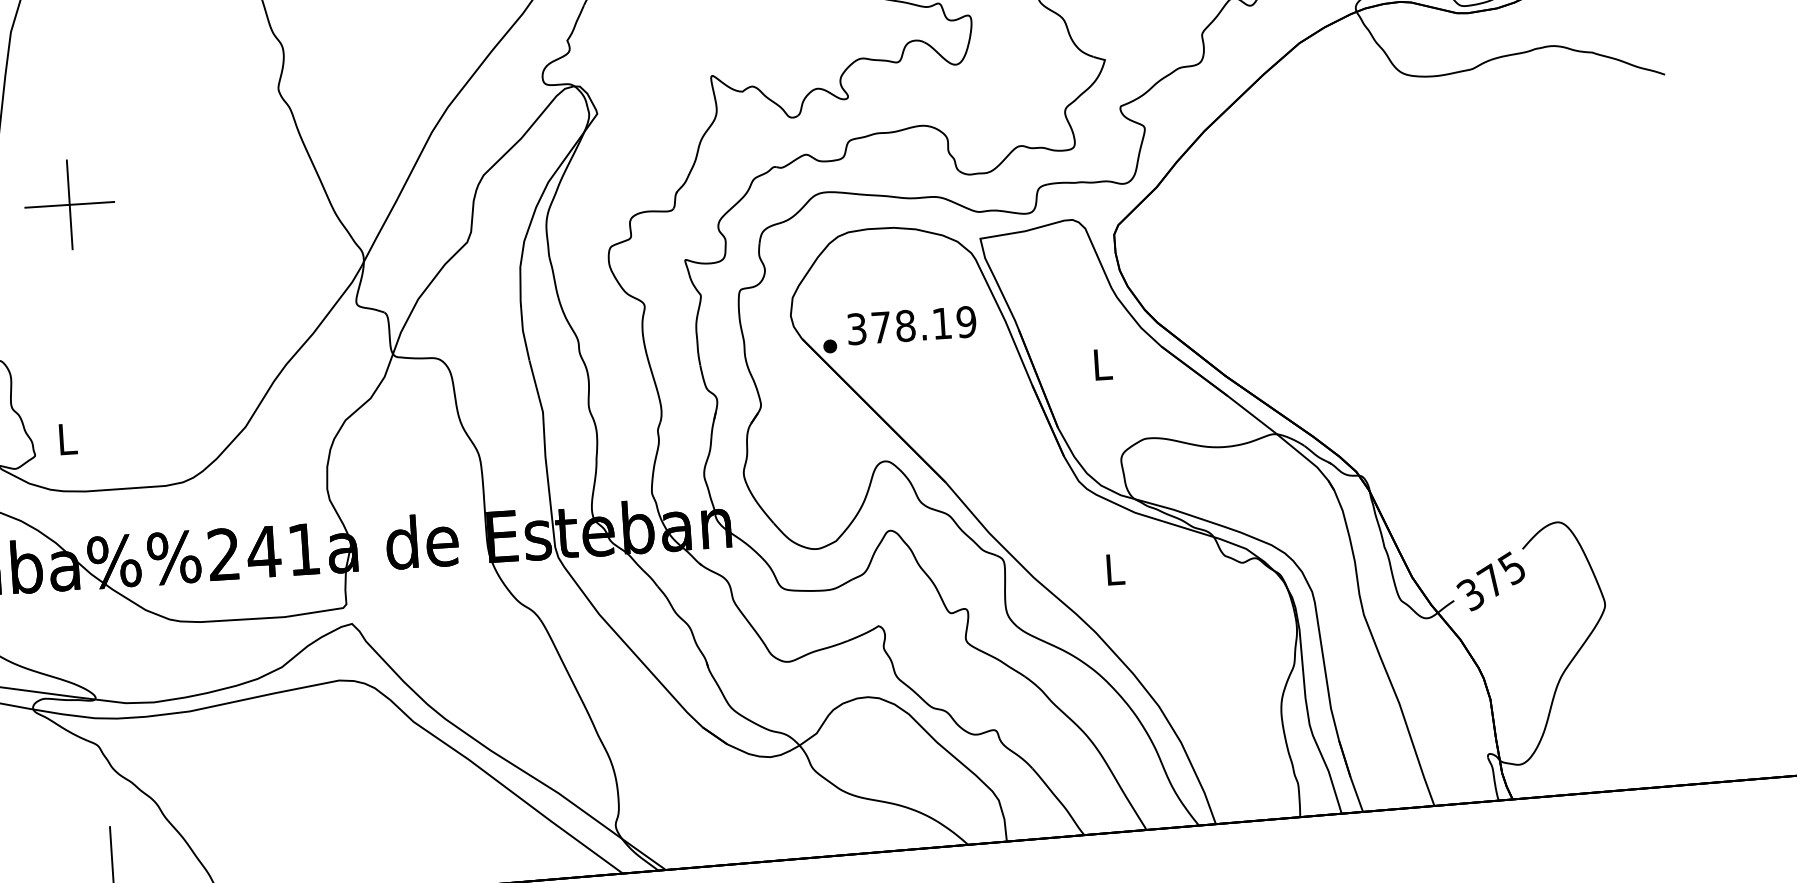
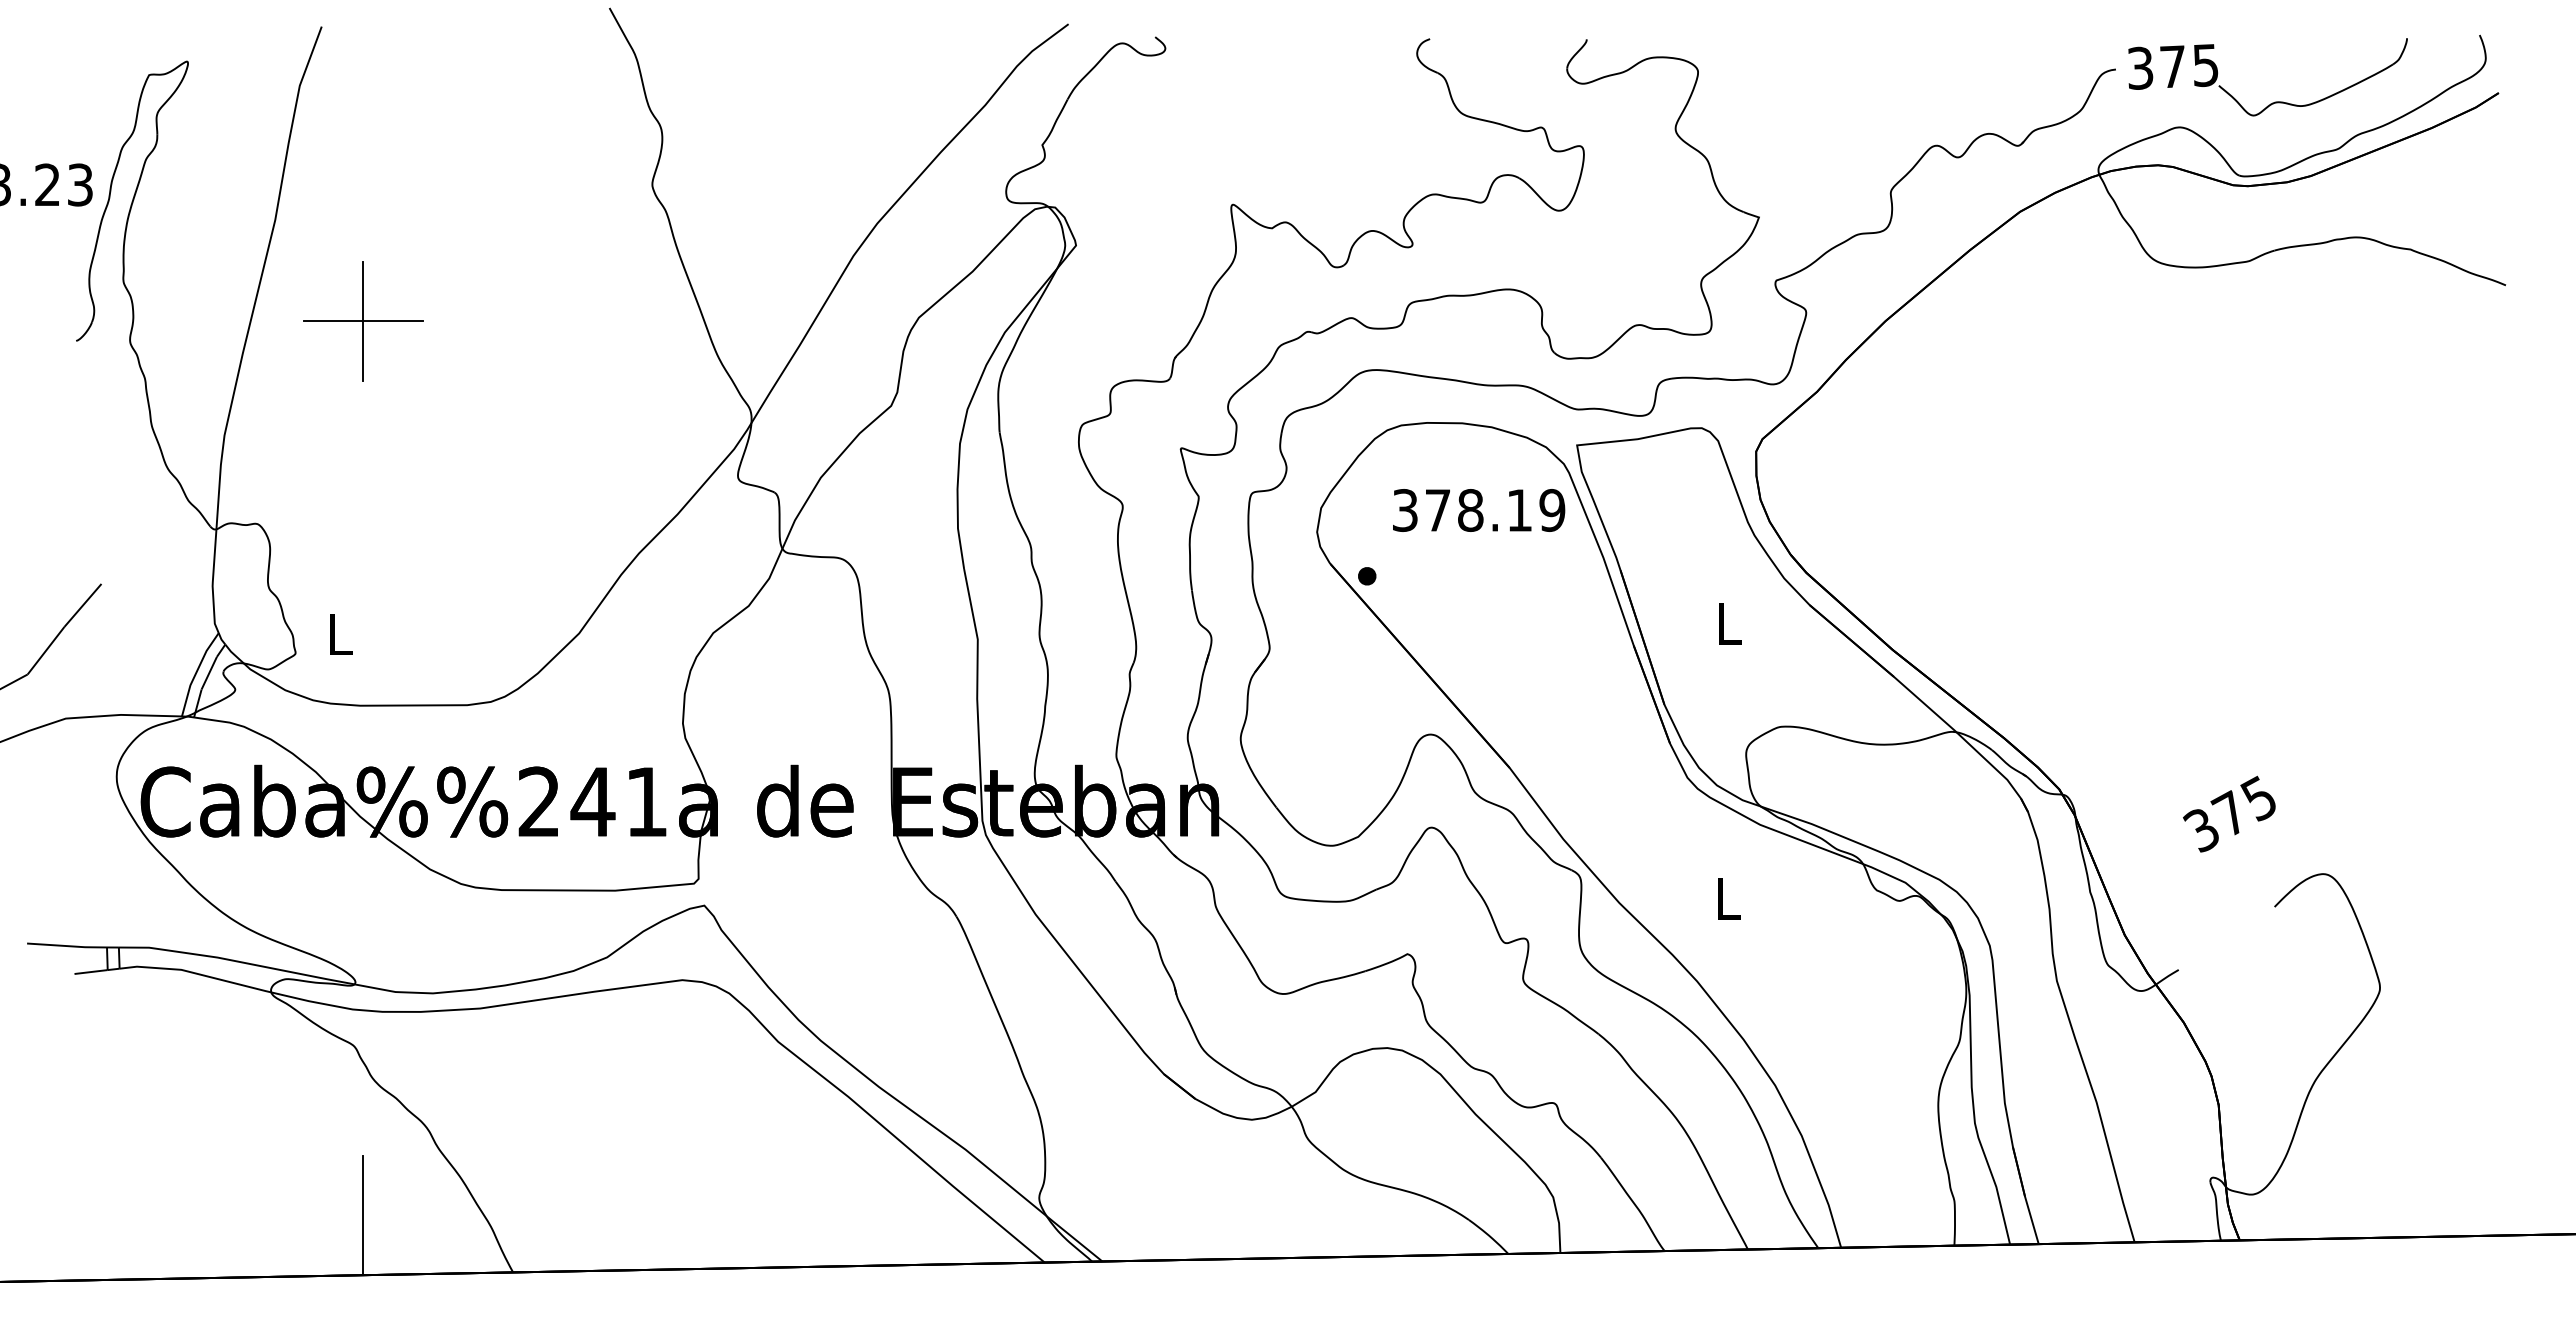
text: (912, 325) -> (1479, 510), moved
text: (1490, 580) -> (2229, 813), moved

